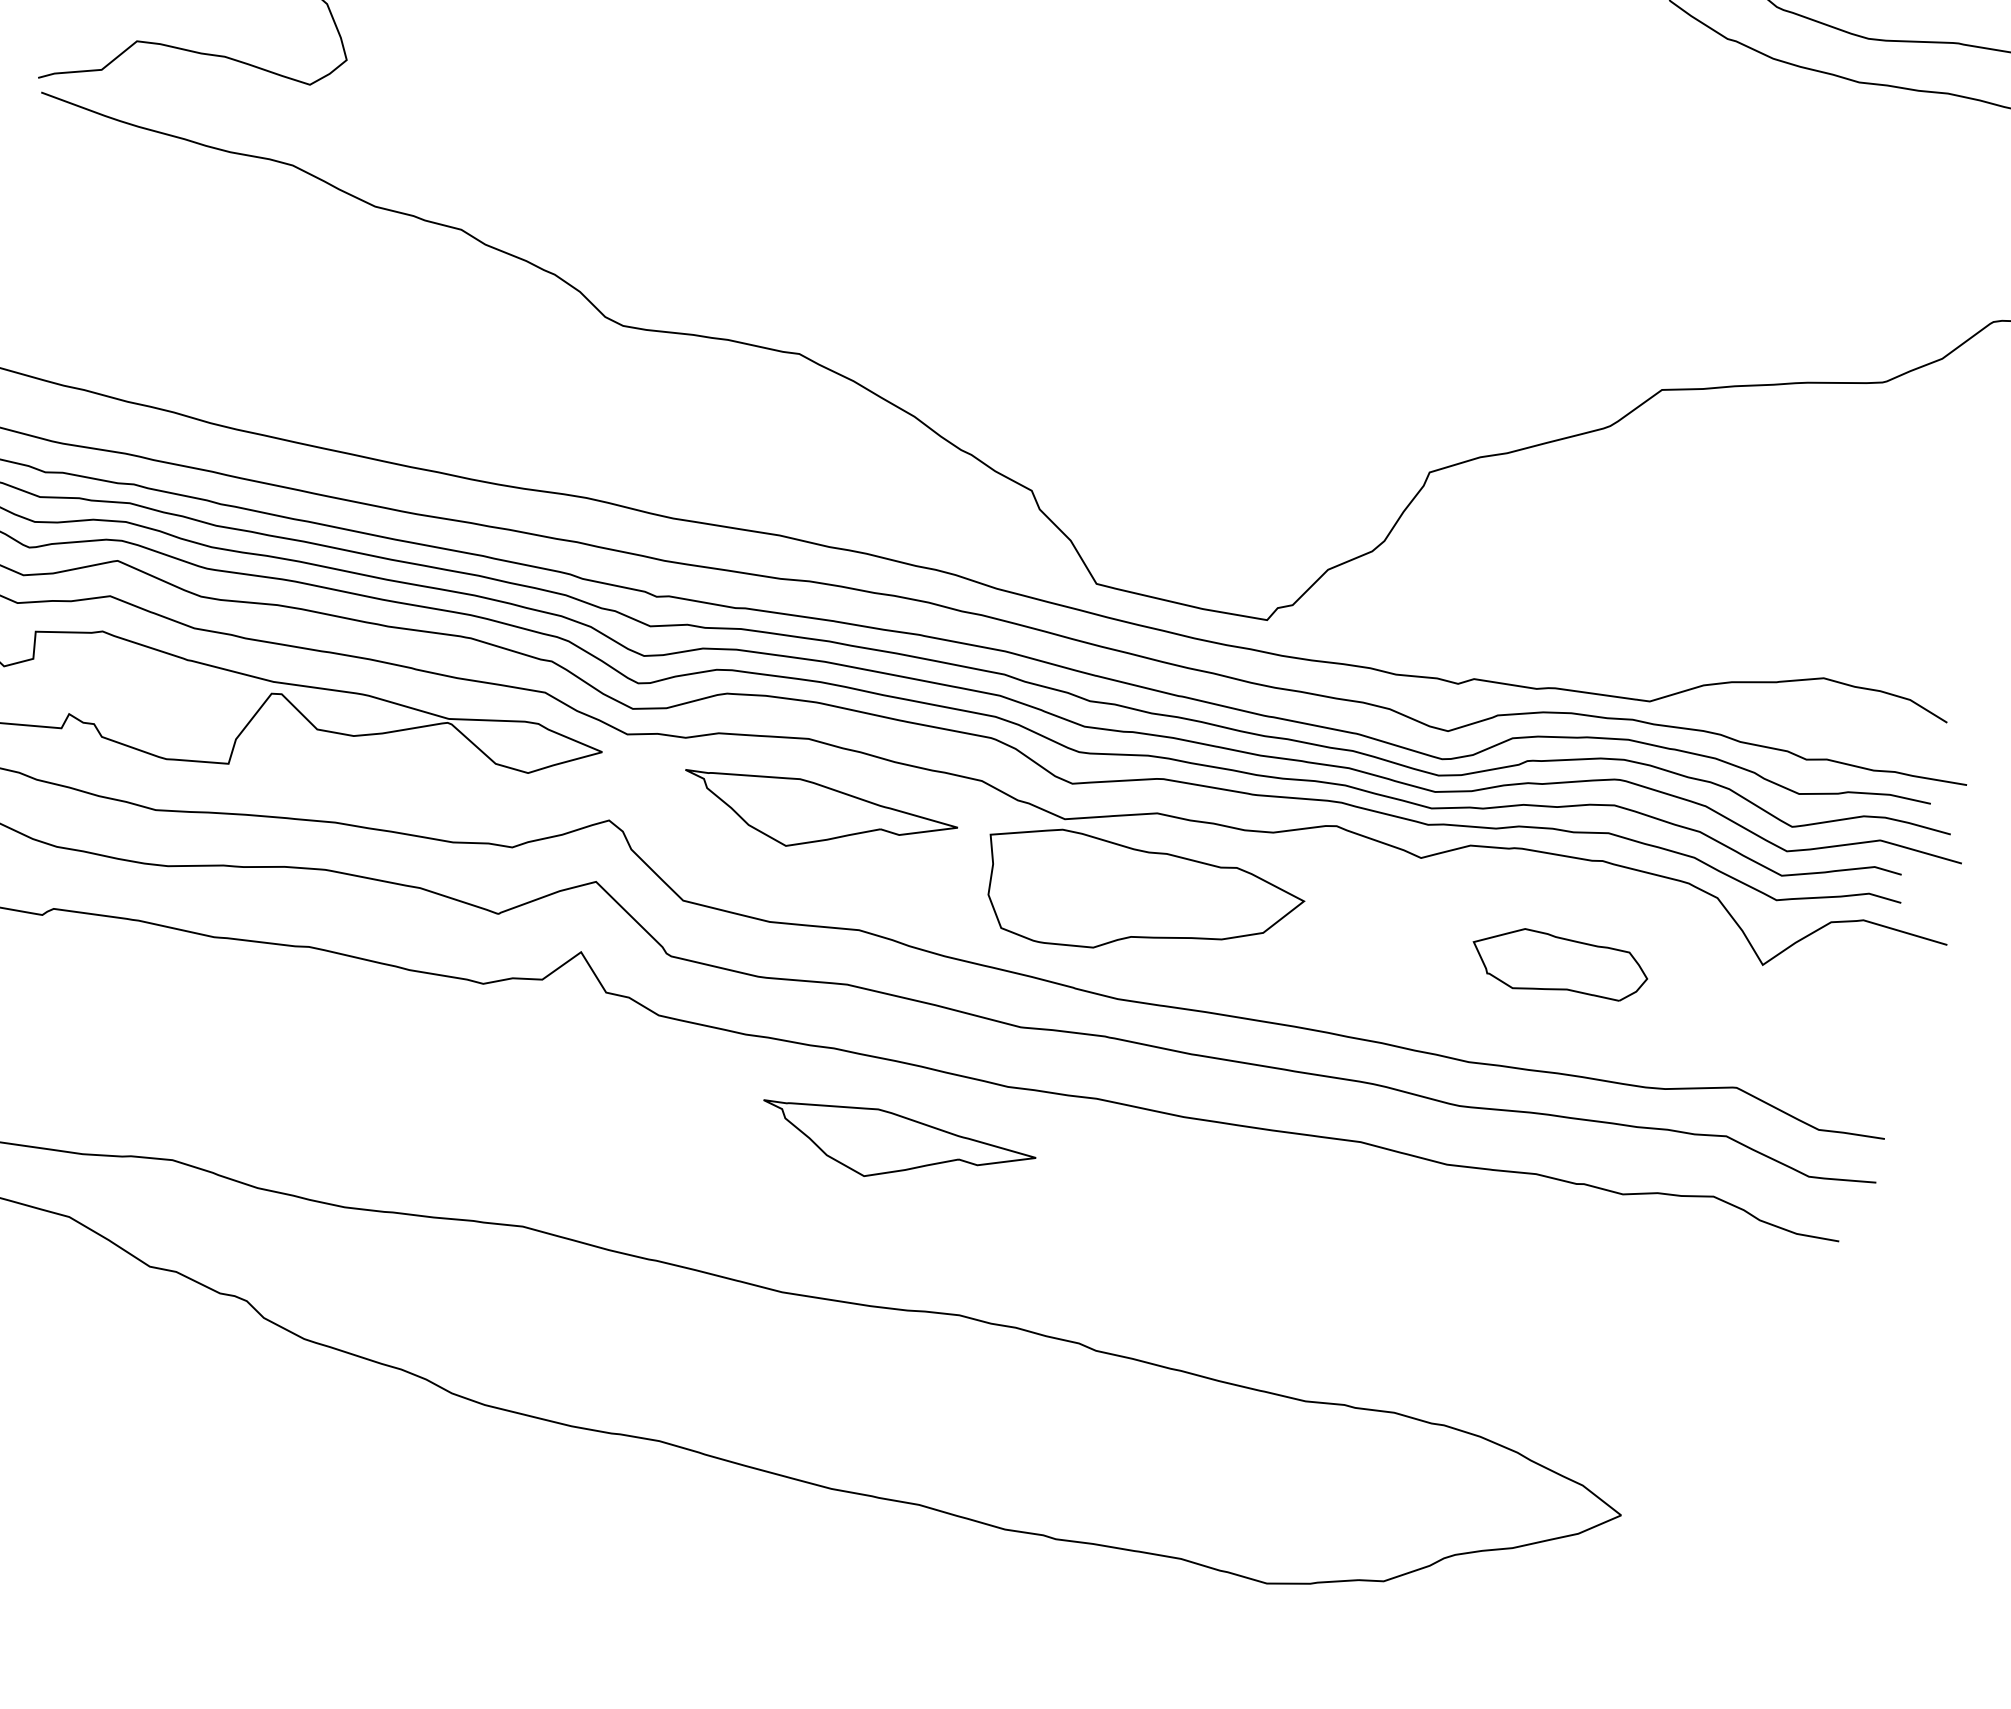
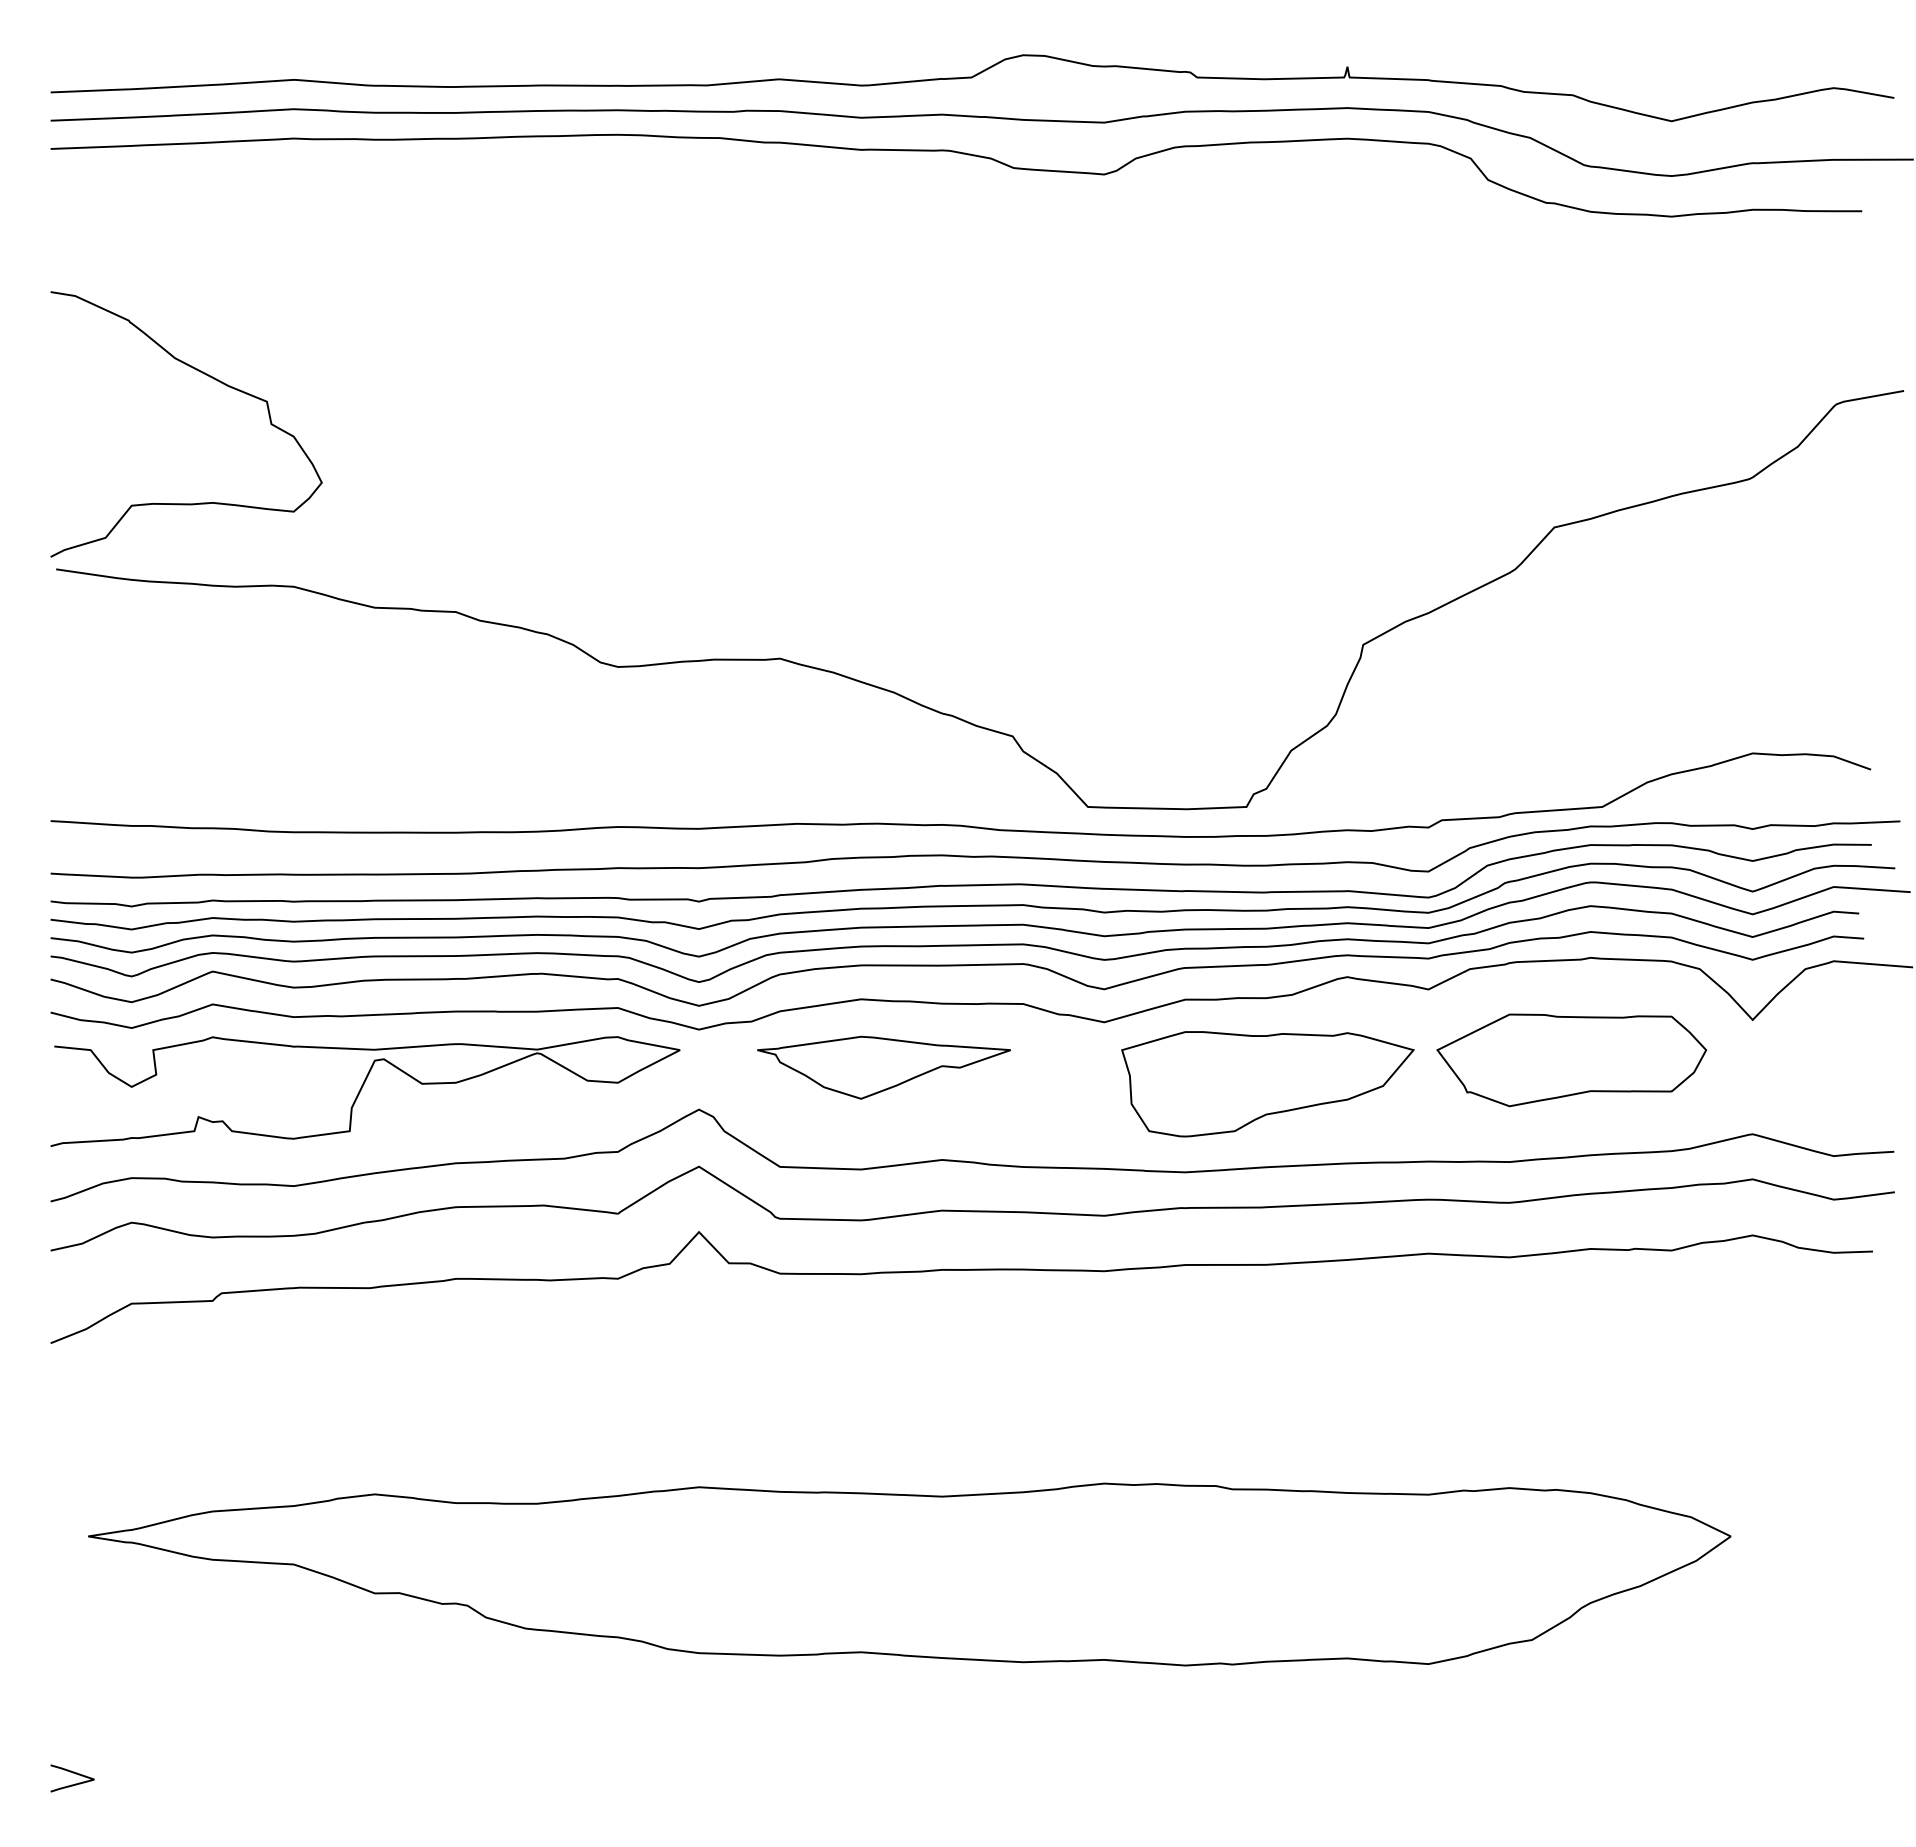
part: (1139, 904) -> (1267, 1084), moved
part: (1558, 967) -> (1571, 1060), size x1.67
part: (895, 1147) -> (1015, 1346), removed

